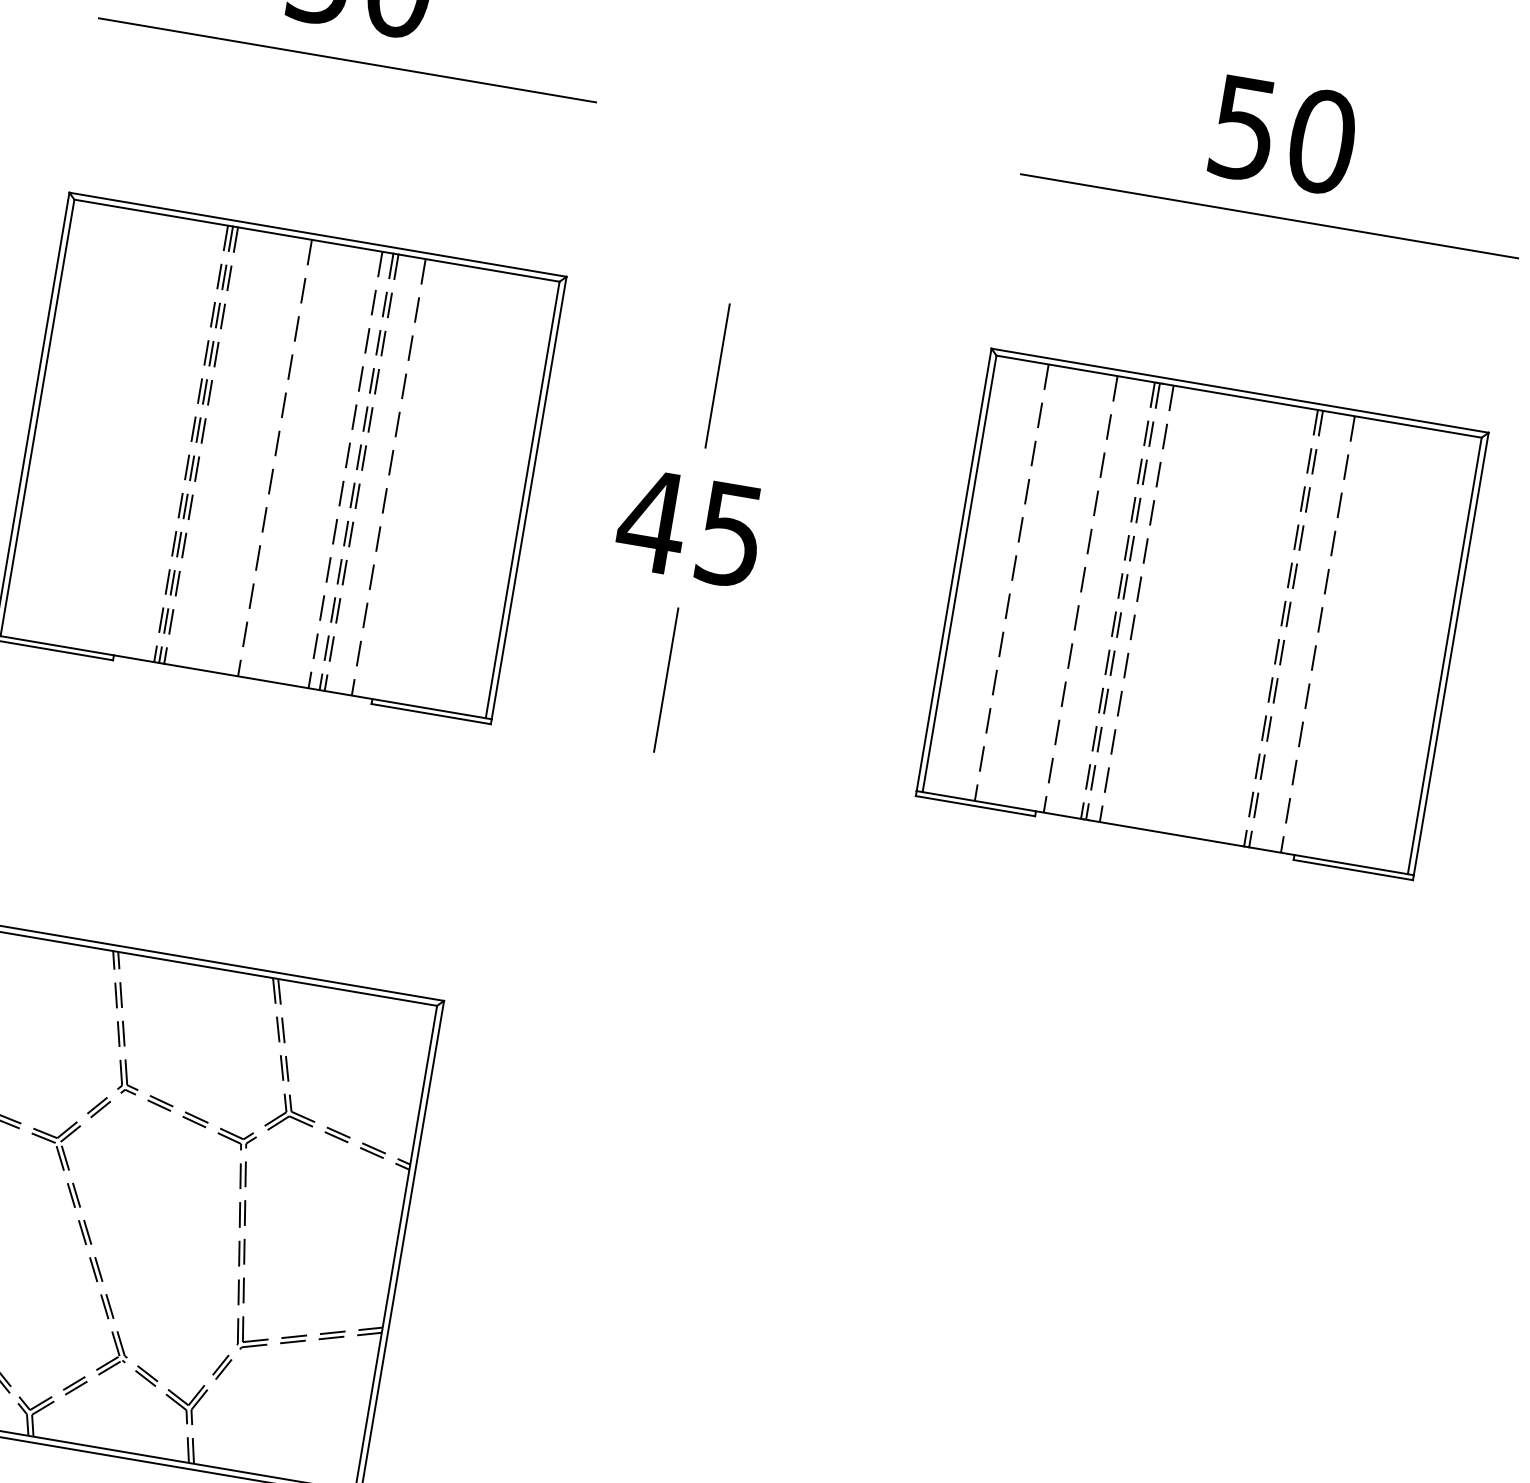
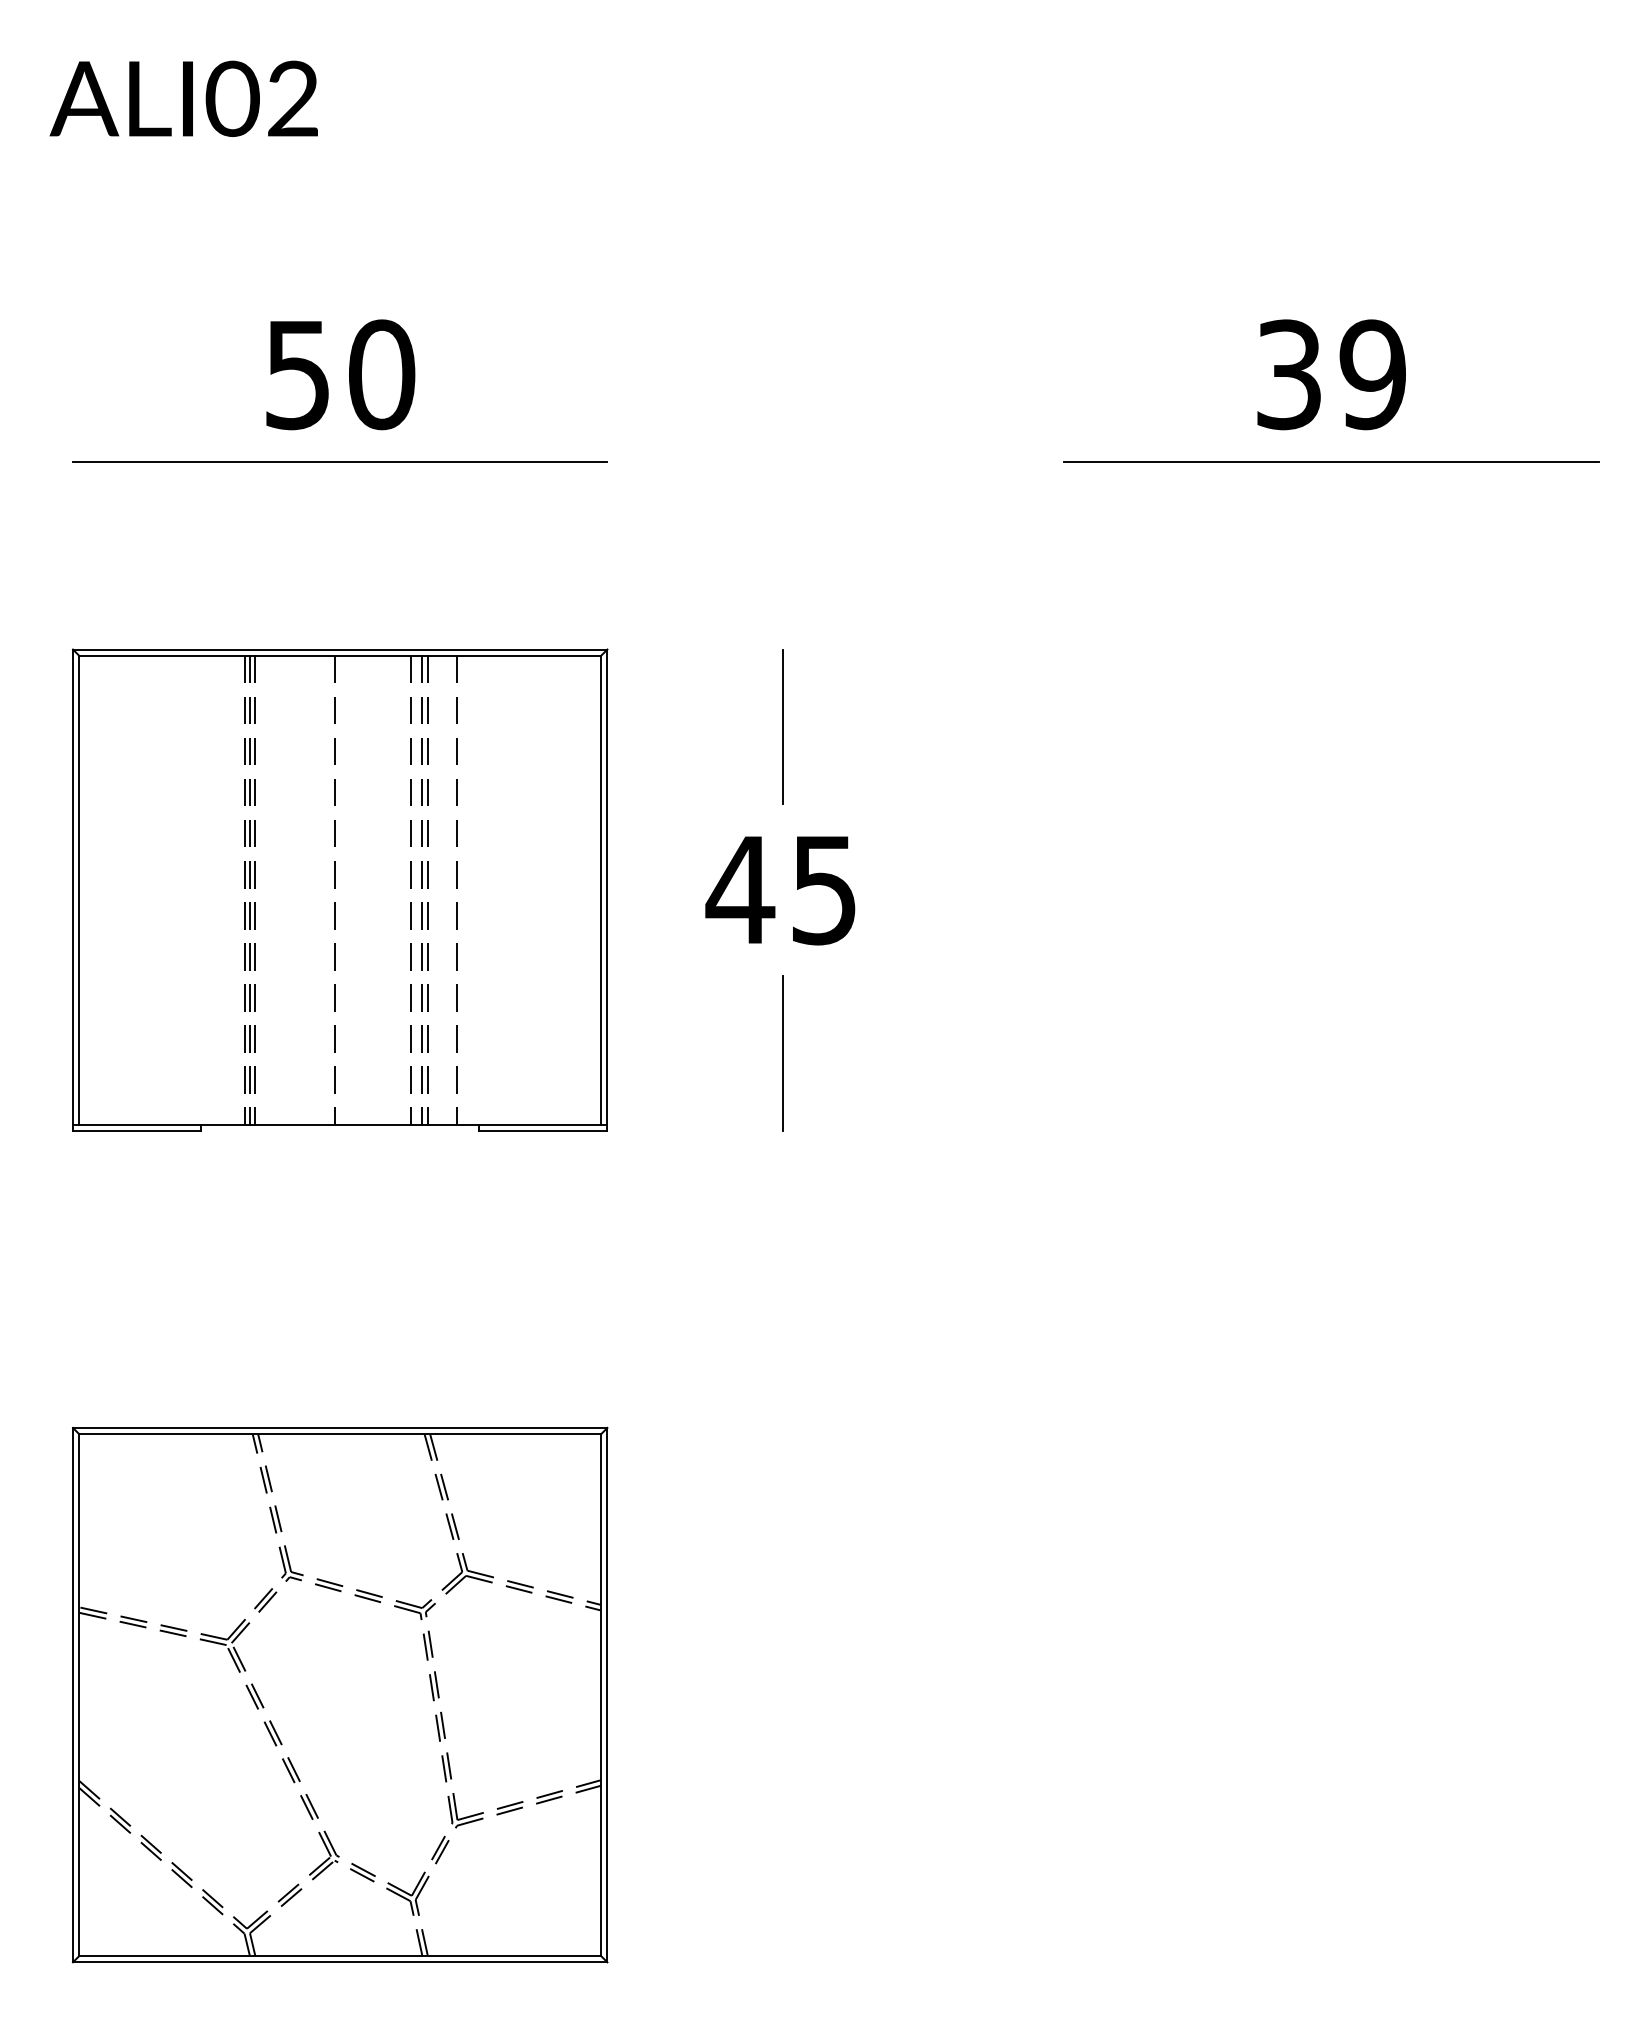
text: (1283, 134) -> (1331, 374), 50 -> 39
part: (1202, 613) -> (1331, 889), removed

